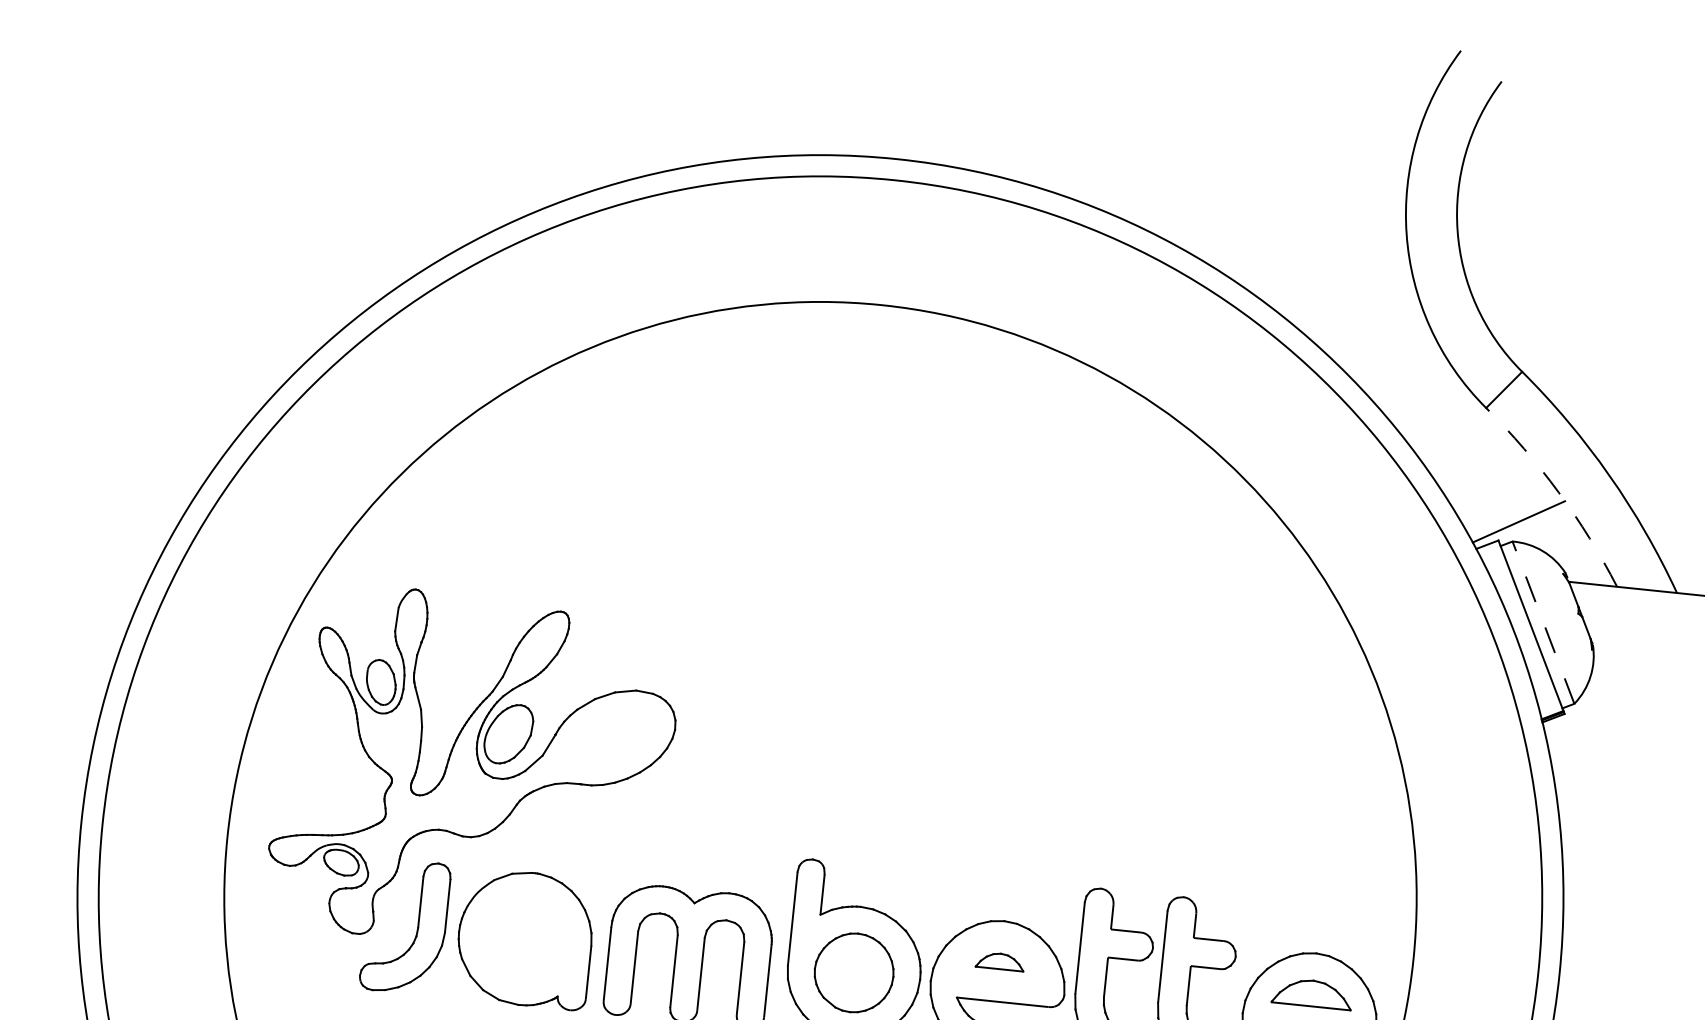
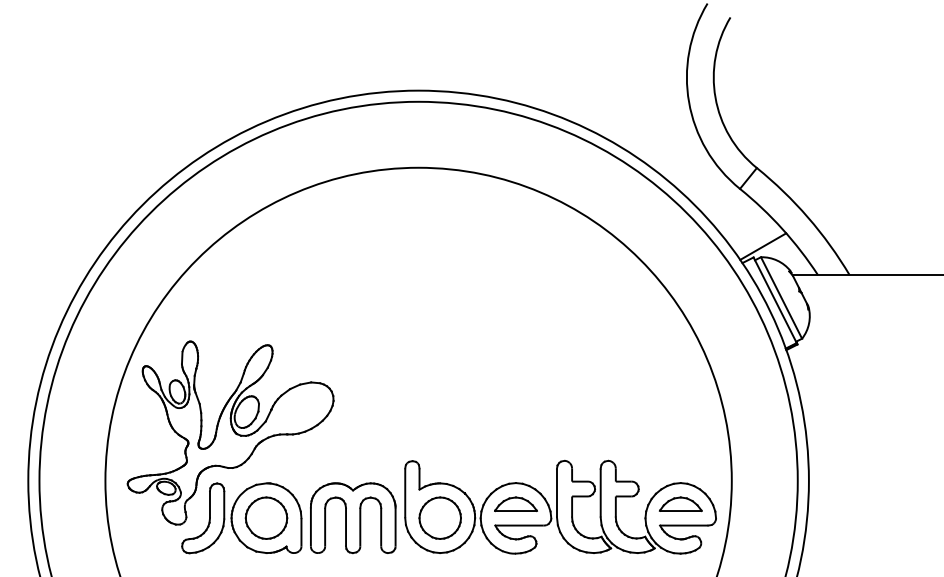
arc: (1558, 493) -> (782, 229), dashed -> solid
line: (1543, 621) -> (781, 297), dashed -> solid
part: (525, 937) -> (266, 517), added
part: (999, 961) -> (515, 504), size x1.67

